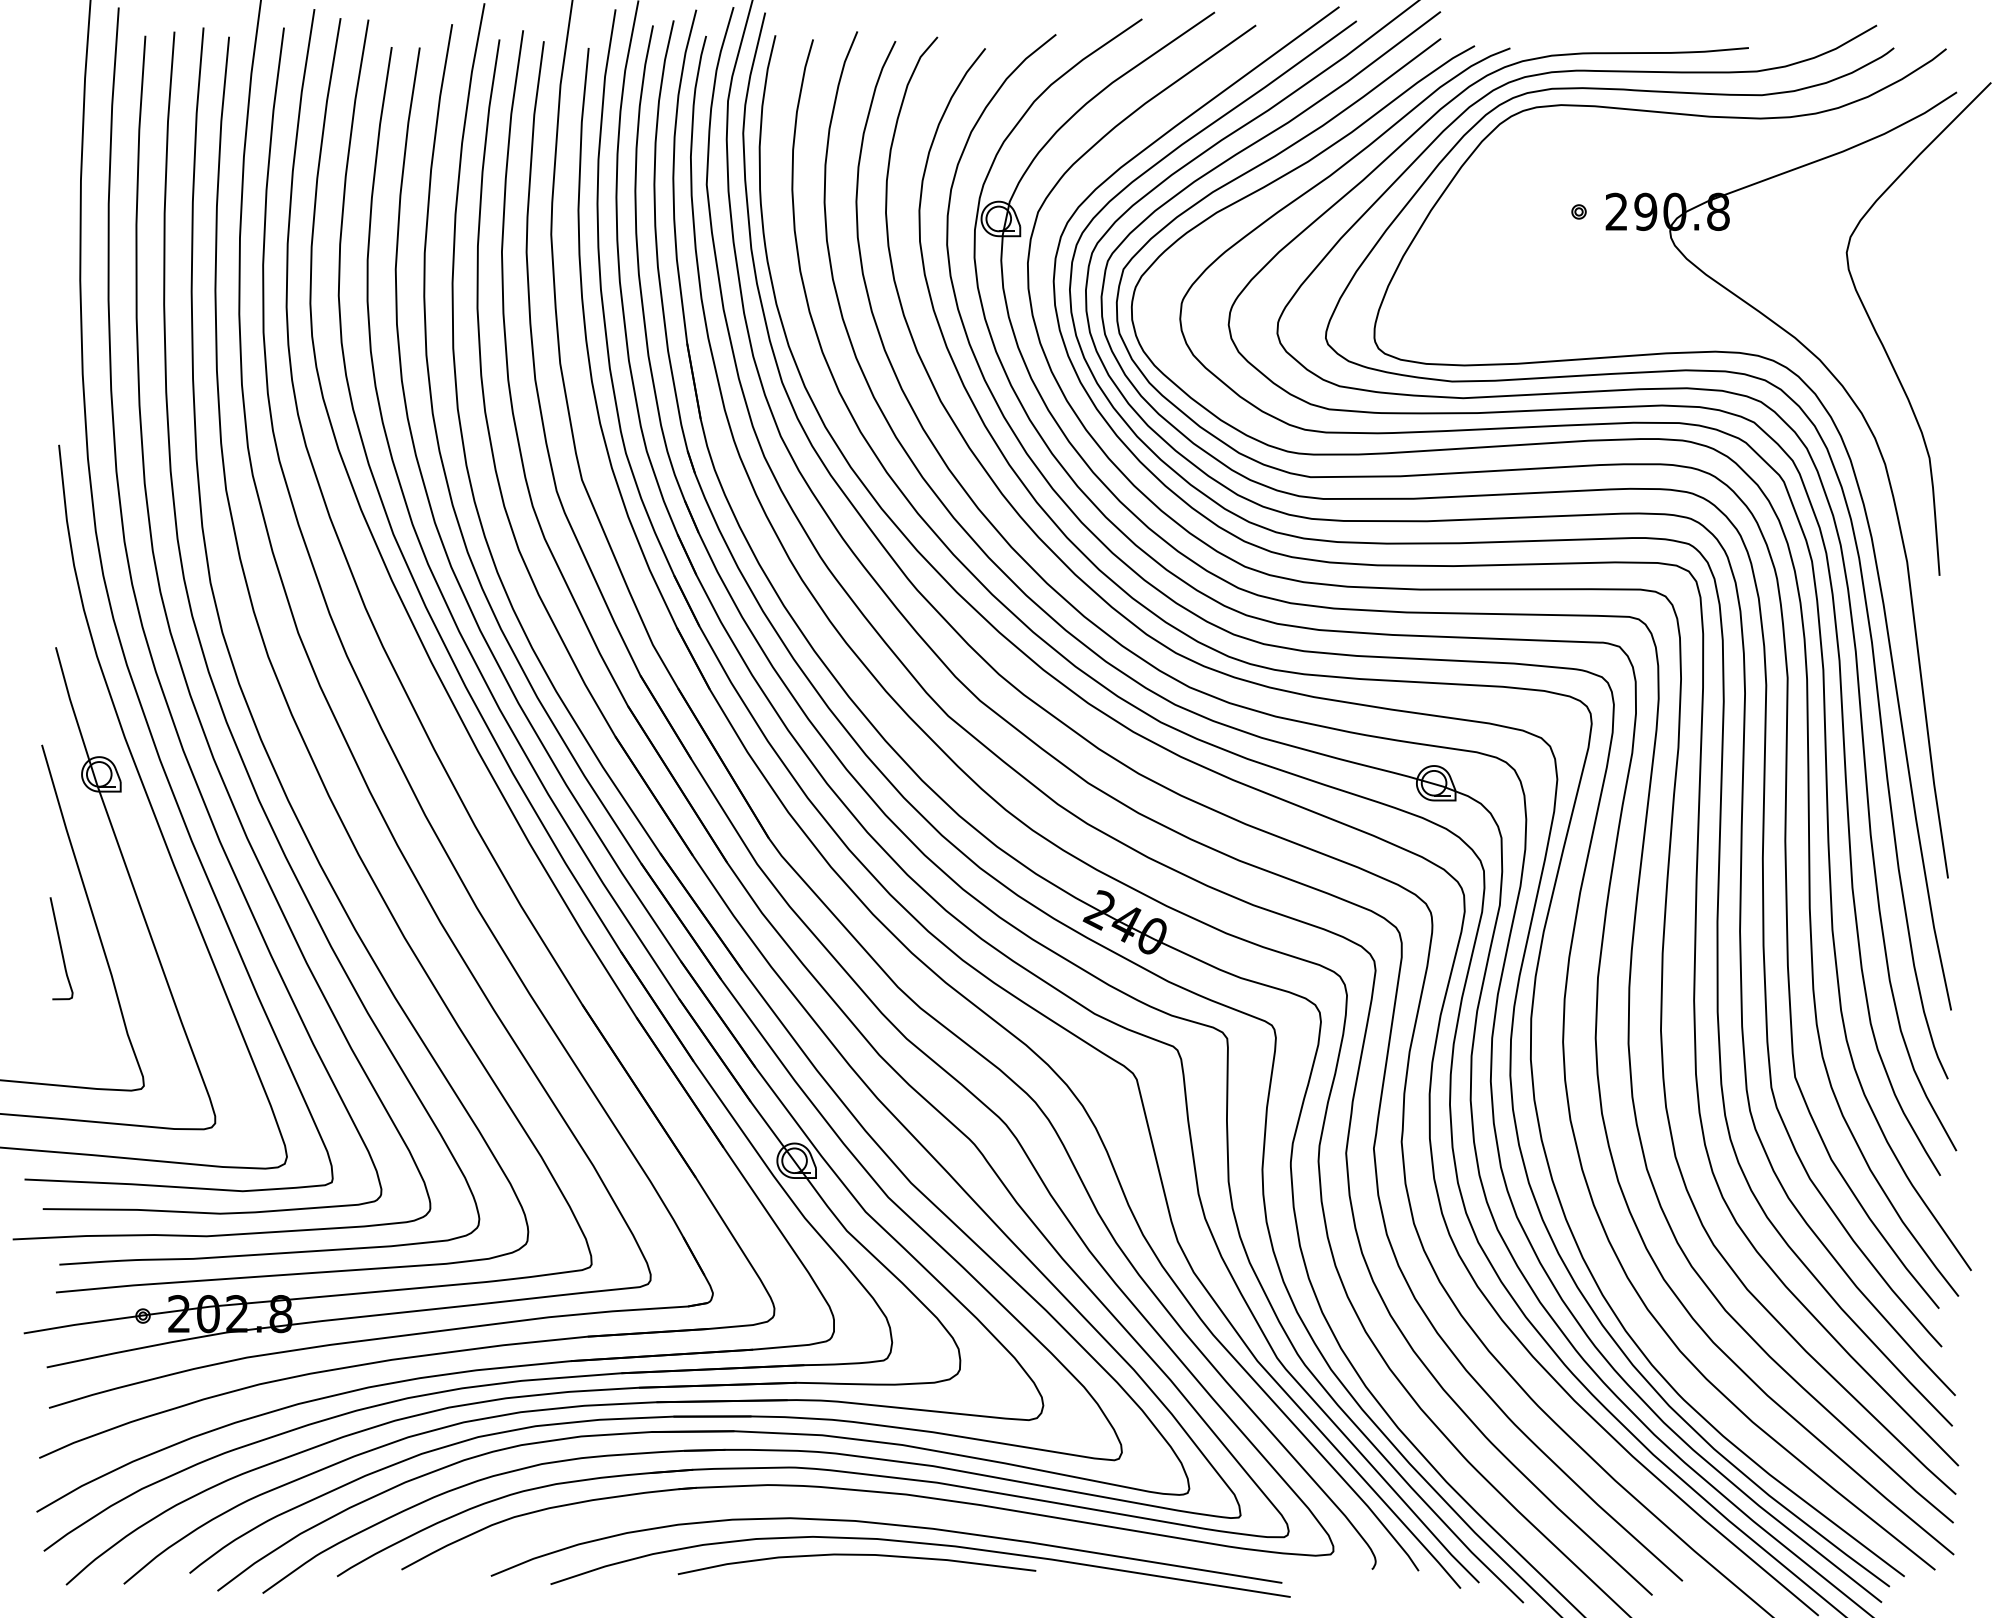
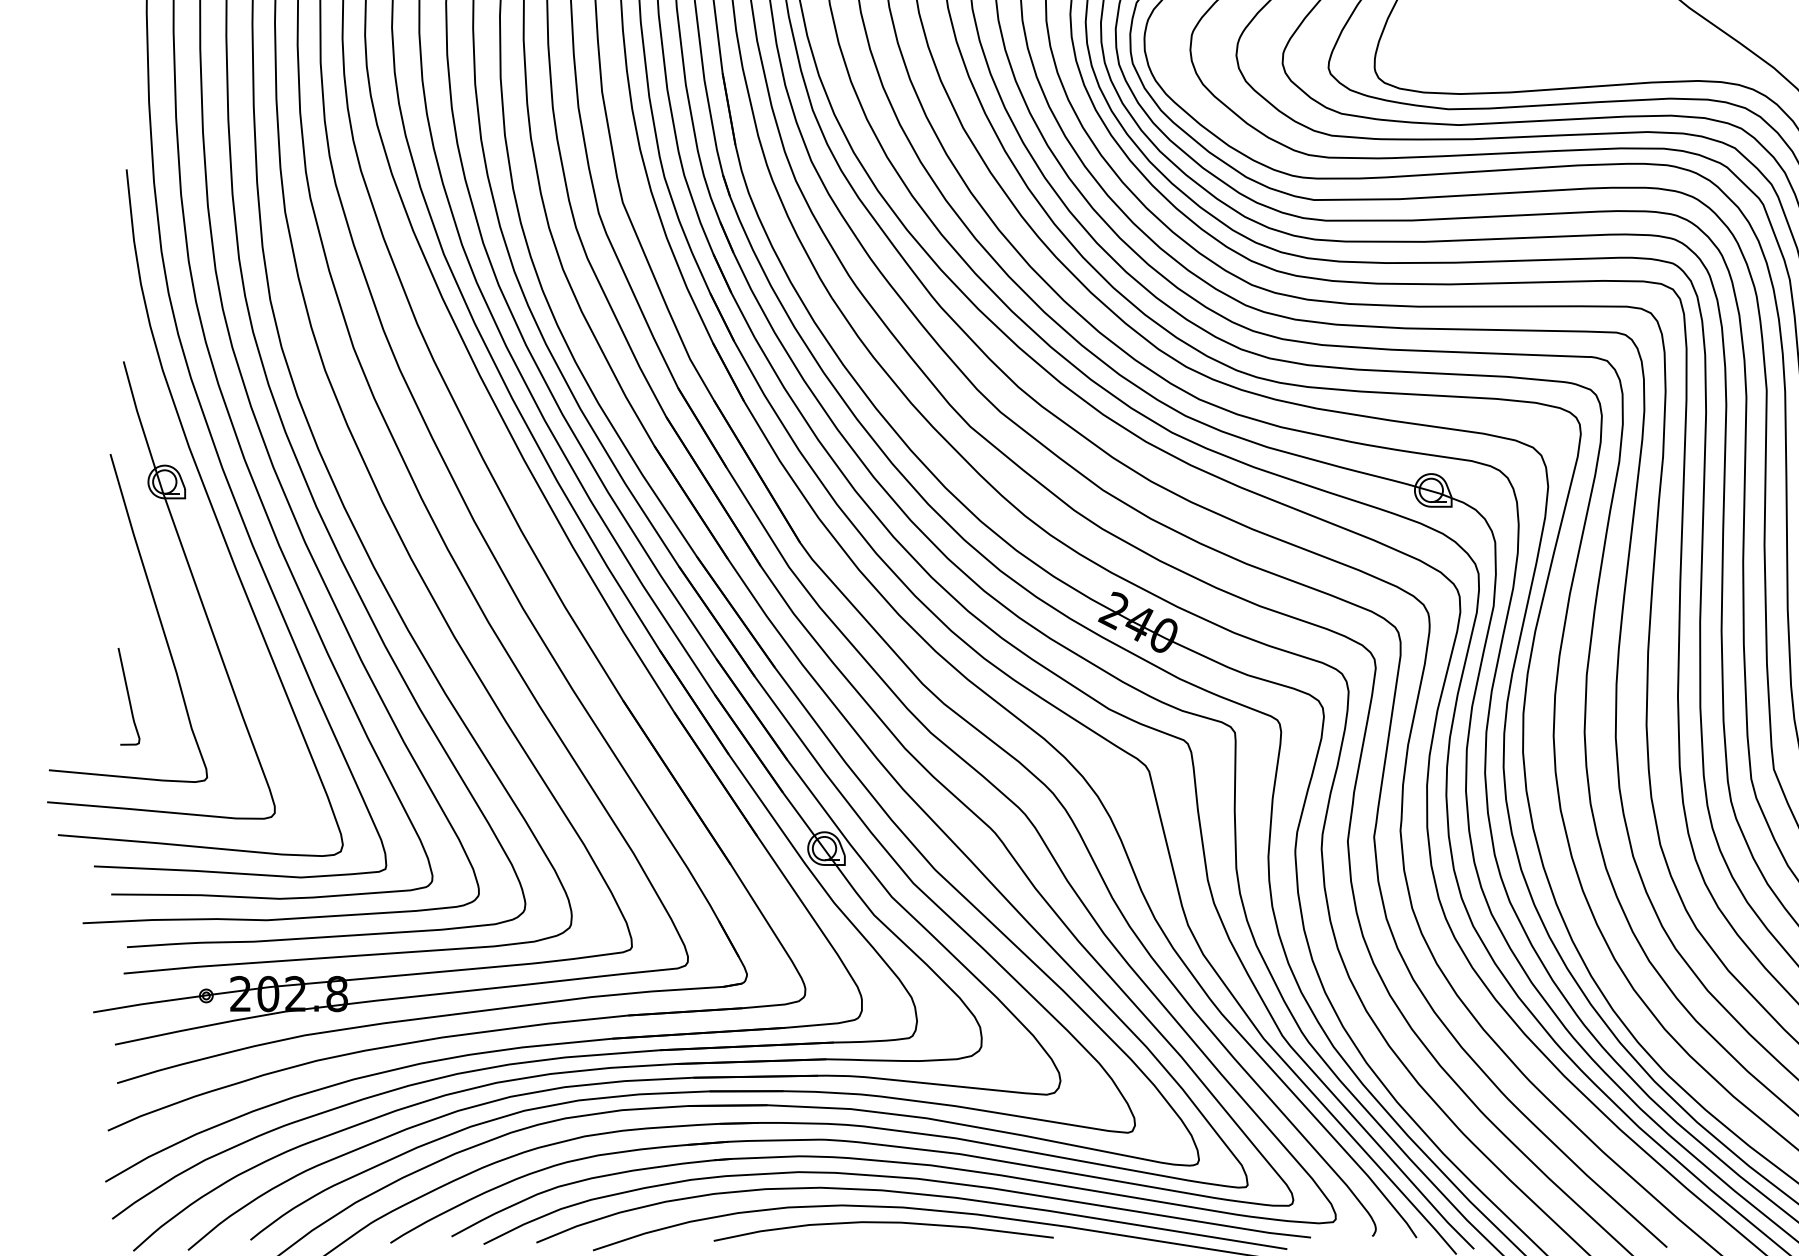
curve: (61, 948) -> (128, 696), moved
curve: (871, 1508) -> (897, 1178), added

